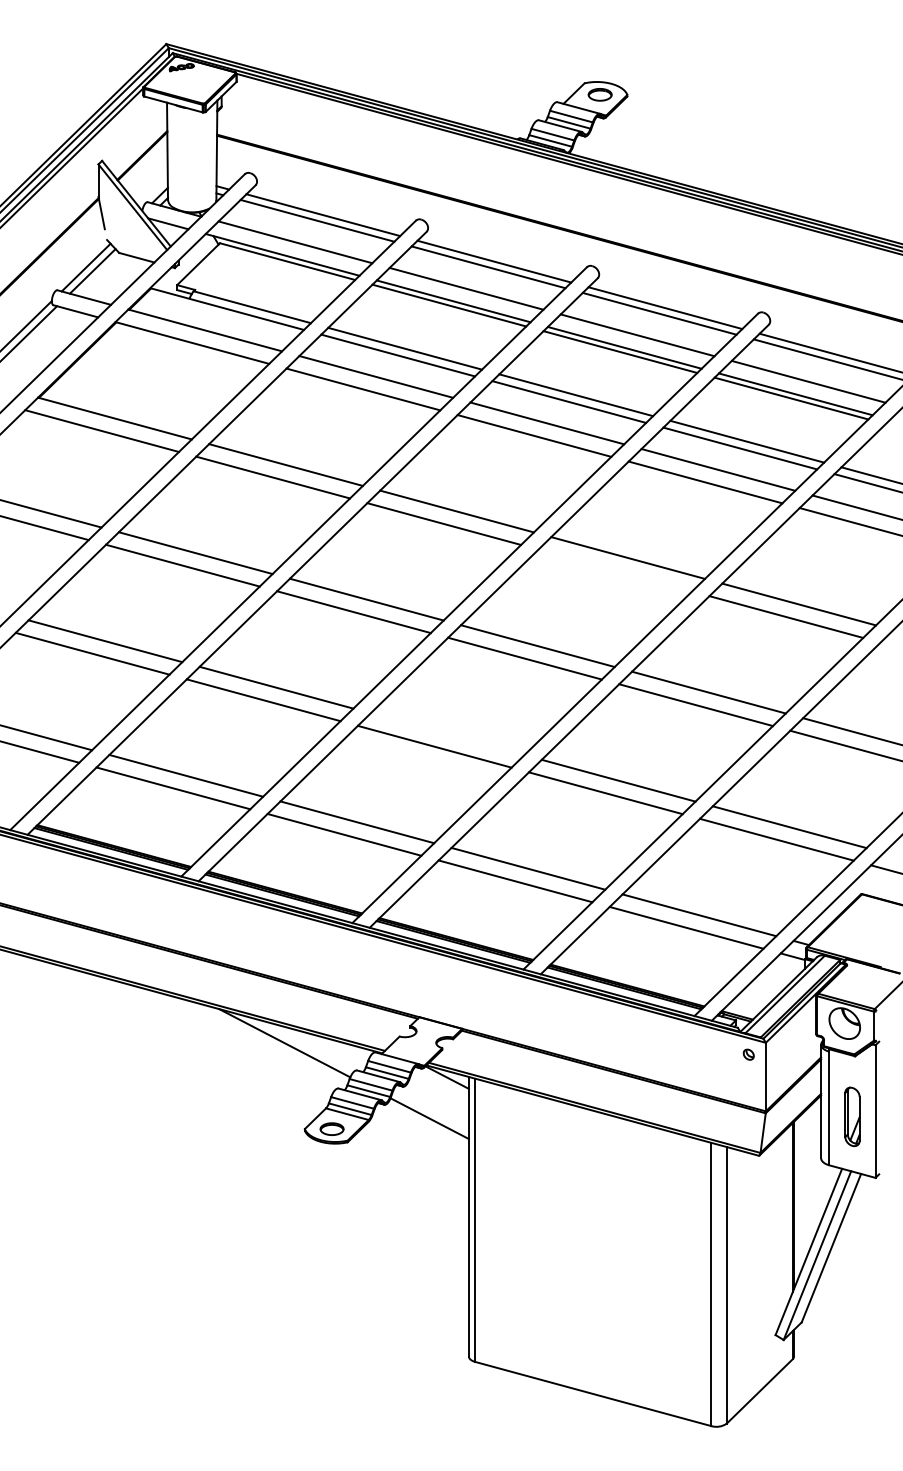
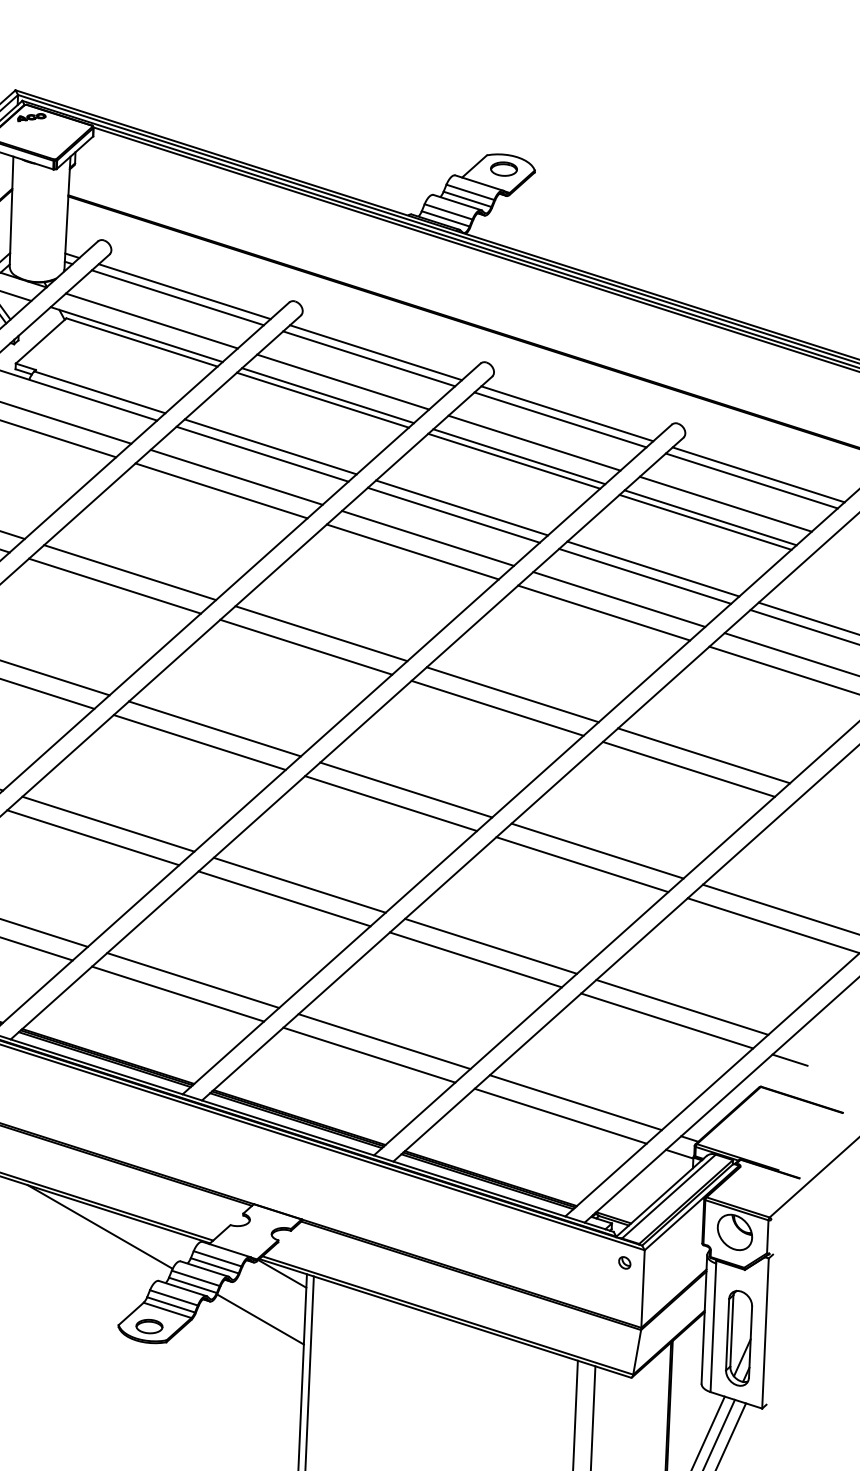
line: (615, 570) -> (497, 708), added
line: (447, 734) -> (299, 885), added
part: (852, 1116) -> (739, 1337), size x1.43

